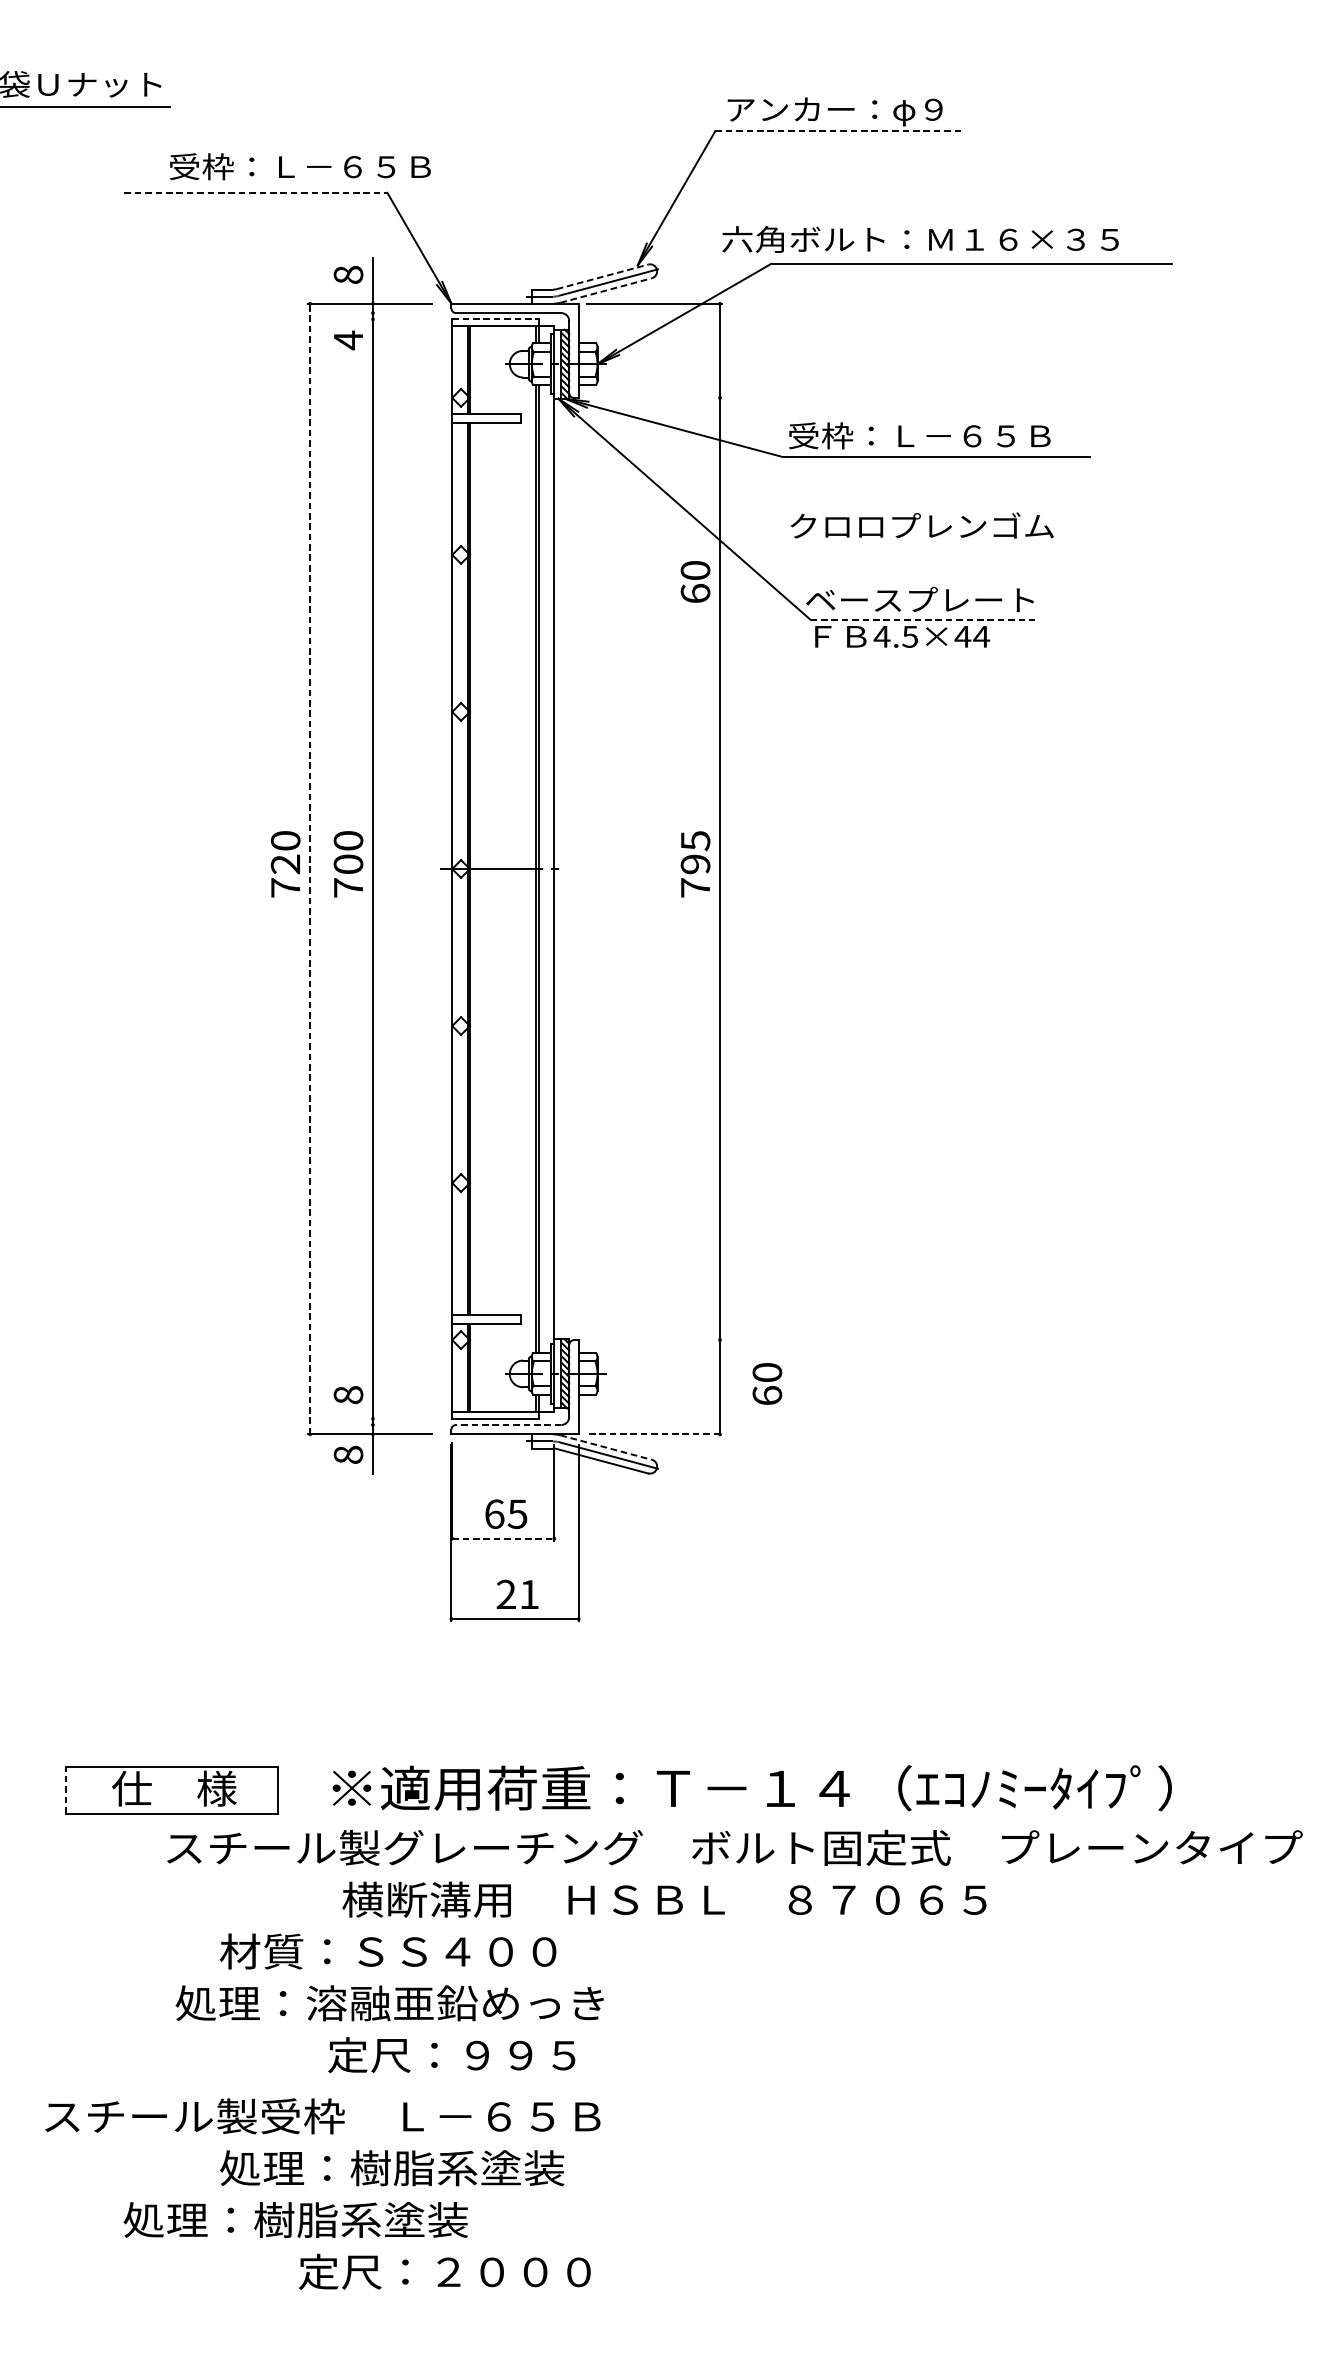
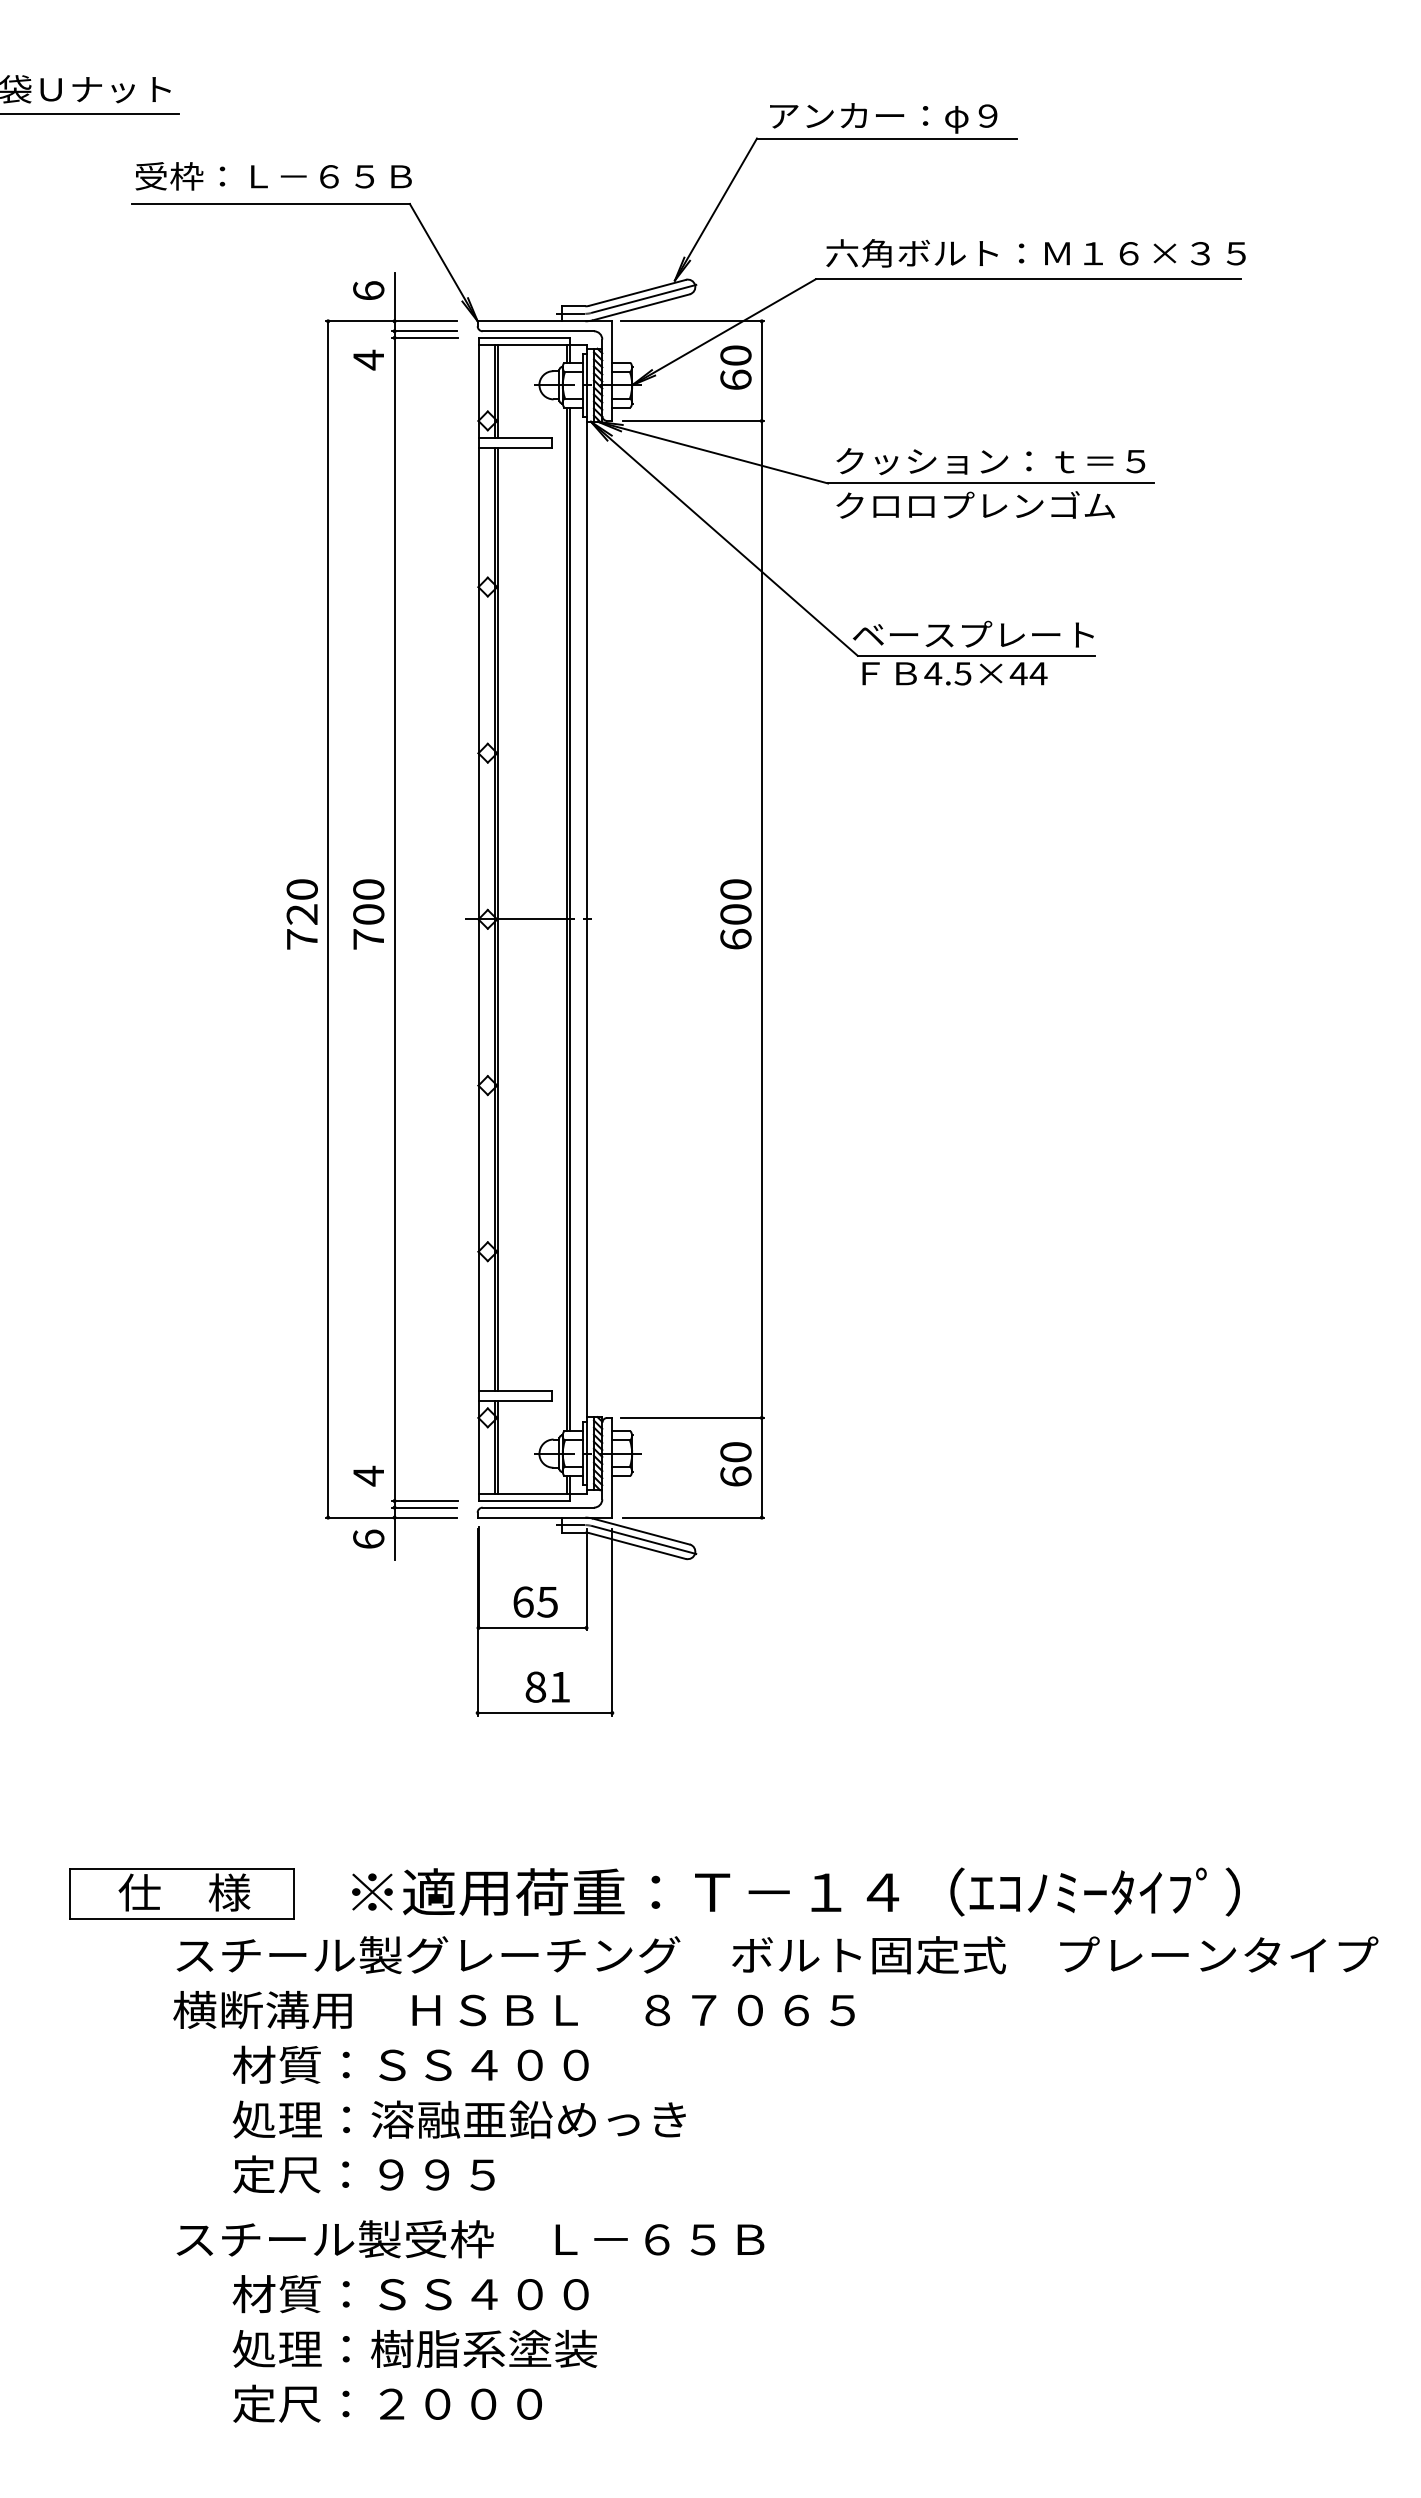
line: (838, 130) -> (887, 138), dashed -> solid
text: (300, 166) -> (273, 176), moved
line: (256, 193) -> (271, 204), dashed -> solid
text: (920, 239) -> (1035, 253), moved
text: (348, 274) -> (368, 290), 8 -> 6
line: (603, 276) -> (638, 292), dashed -> solid
line: (606, 290) -> (641, 307), dashed -> solid
line: (401, 313) -> (424, 331), added
line: (401, 319) -> (424, 337), added
line: (495, 319) -> (524, 337), dashed -> solid
line: (655, 398) -> (693, 421), added
text: (935, 435) -> (989, 460), 受枠：Ｌ－６５Ｂ -> クッション：ｔ＝５
text: (921, 525) -> (975, 504), moved
text: (695, 581) -> (735, 367), moved
line: (922, 619) -> (976, 655), dashed -> solid
text: (695, 864) -> (735, 914), 795 -> 600
line: (310, 868) -> (328, 918), dashed -> solid
line: (654, 1339) -> (692, 1417), added
text: (766, 1384) -> (735, 1464), moved
text: (348, 1394) -> (368, 1475), 8 -> 4
line: (401, 1419) -> (424, 1501), added
line: (401, 1424) -> (424, 1507), added
line: (508, 1424) -> (538, 1507), dashed -> solid
line: (655, 1434) -> (693, 1517), dashed -> solid
line: (606, 1447) -> (641, 1531), dashed -> solid
text: (348, 1454) -> (368, 1538), 8 -> 6
line: (504, 1538) -> (533, 1627), dashed -> solid
text: (506, 1593) -> (535, 1686), 21 -> 81
line: (65, 1789) -> (69, 1893), dashed -> solid
text: (663, 1899) -> (513, 2009), moved
text: (388, 2003) -> (458, 2119), moved
text: (451, 2055) -> (363, 2174), moved
text: (322, 2116) -> (470, 2239), moved
text: (391, 2168) -> (414, 2294), 処理：樹脂系塗装 -> 材質：ＳＳ４００
text: (295, 2219) -> (414, 2348), moved
text: (444, 2271) -> (387, 2403), moved

